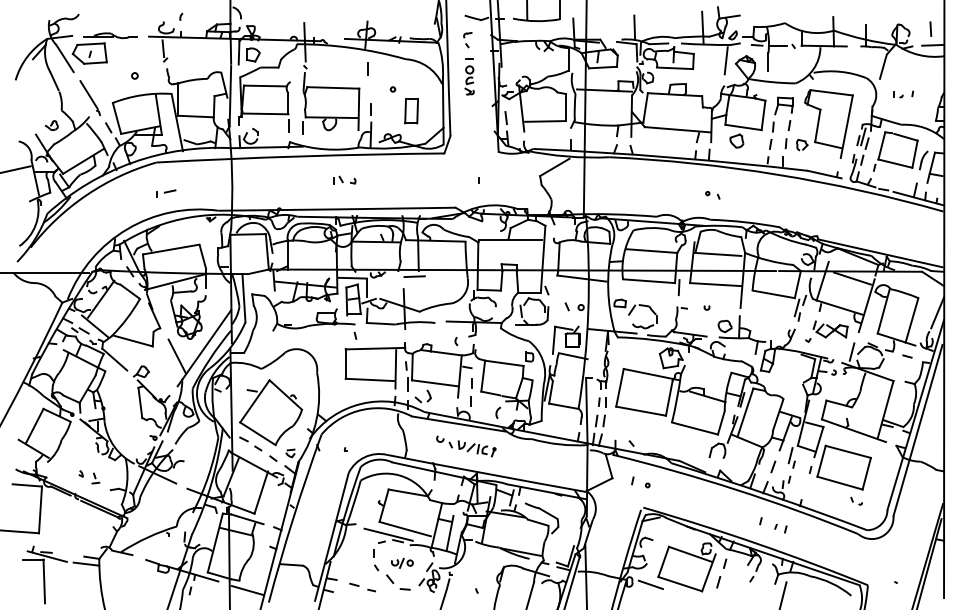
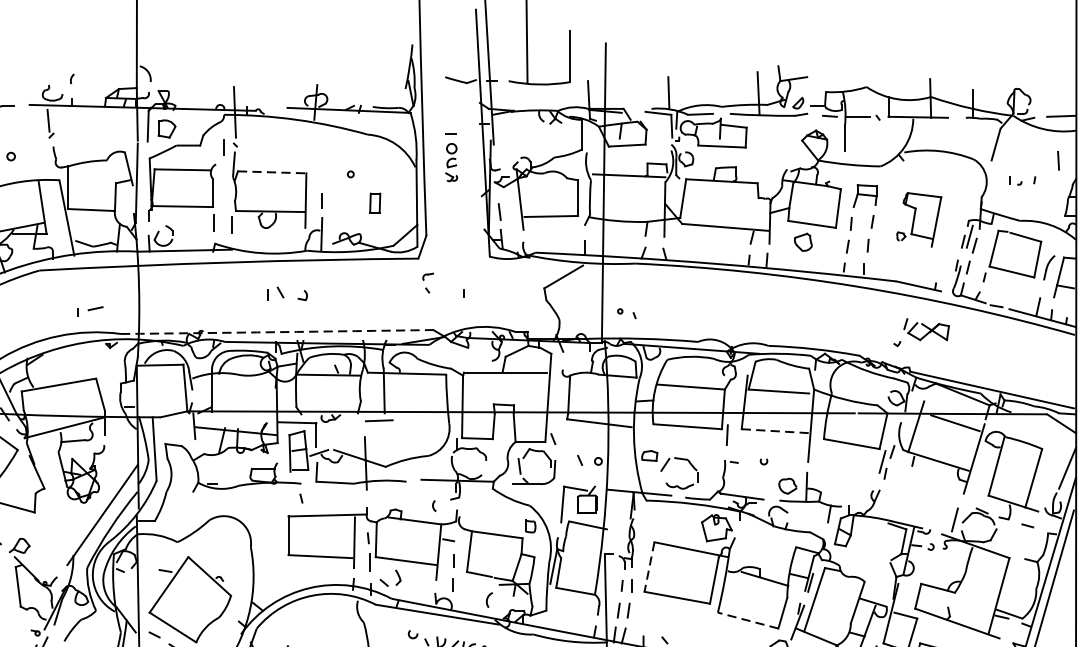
line: (930, 28) -> (1058, 159), moved
part: (467, 40) -> (427, 283), moved
line: (725, 60) -> (788, 136), removed
line: (367, 68) -> (223, 146), moved
line: (333, 87) -> (272, 171), solid -> dashed
part: (411, 111) -> (375, 203), size x0.6
part: (824, 123) -> (918, 219), size x0.6
part: (344, 179) -> (286, 292), size x1.4
part: (166, 193) -> (90, 311), moved
part: (712, 195) -> (626, 313), moved
arc: (337, 209) -> (277, 332), solid -> dashed
line: (715, 284) -> (775, 431), solid -> dashed
part: (826, 331) -> (921, 332), moved
line: (176, 356) -> (65, 525), removed
line: (619, 388) -> (648, 567), solid -> dashed
line: (694, 428) -> (747, 620), solid -> dashed

